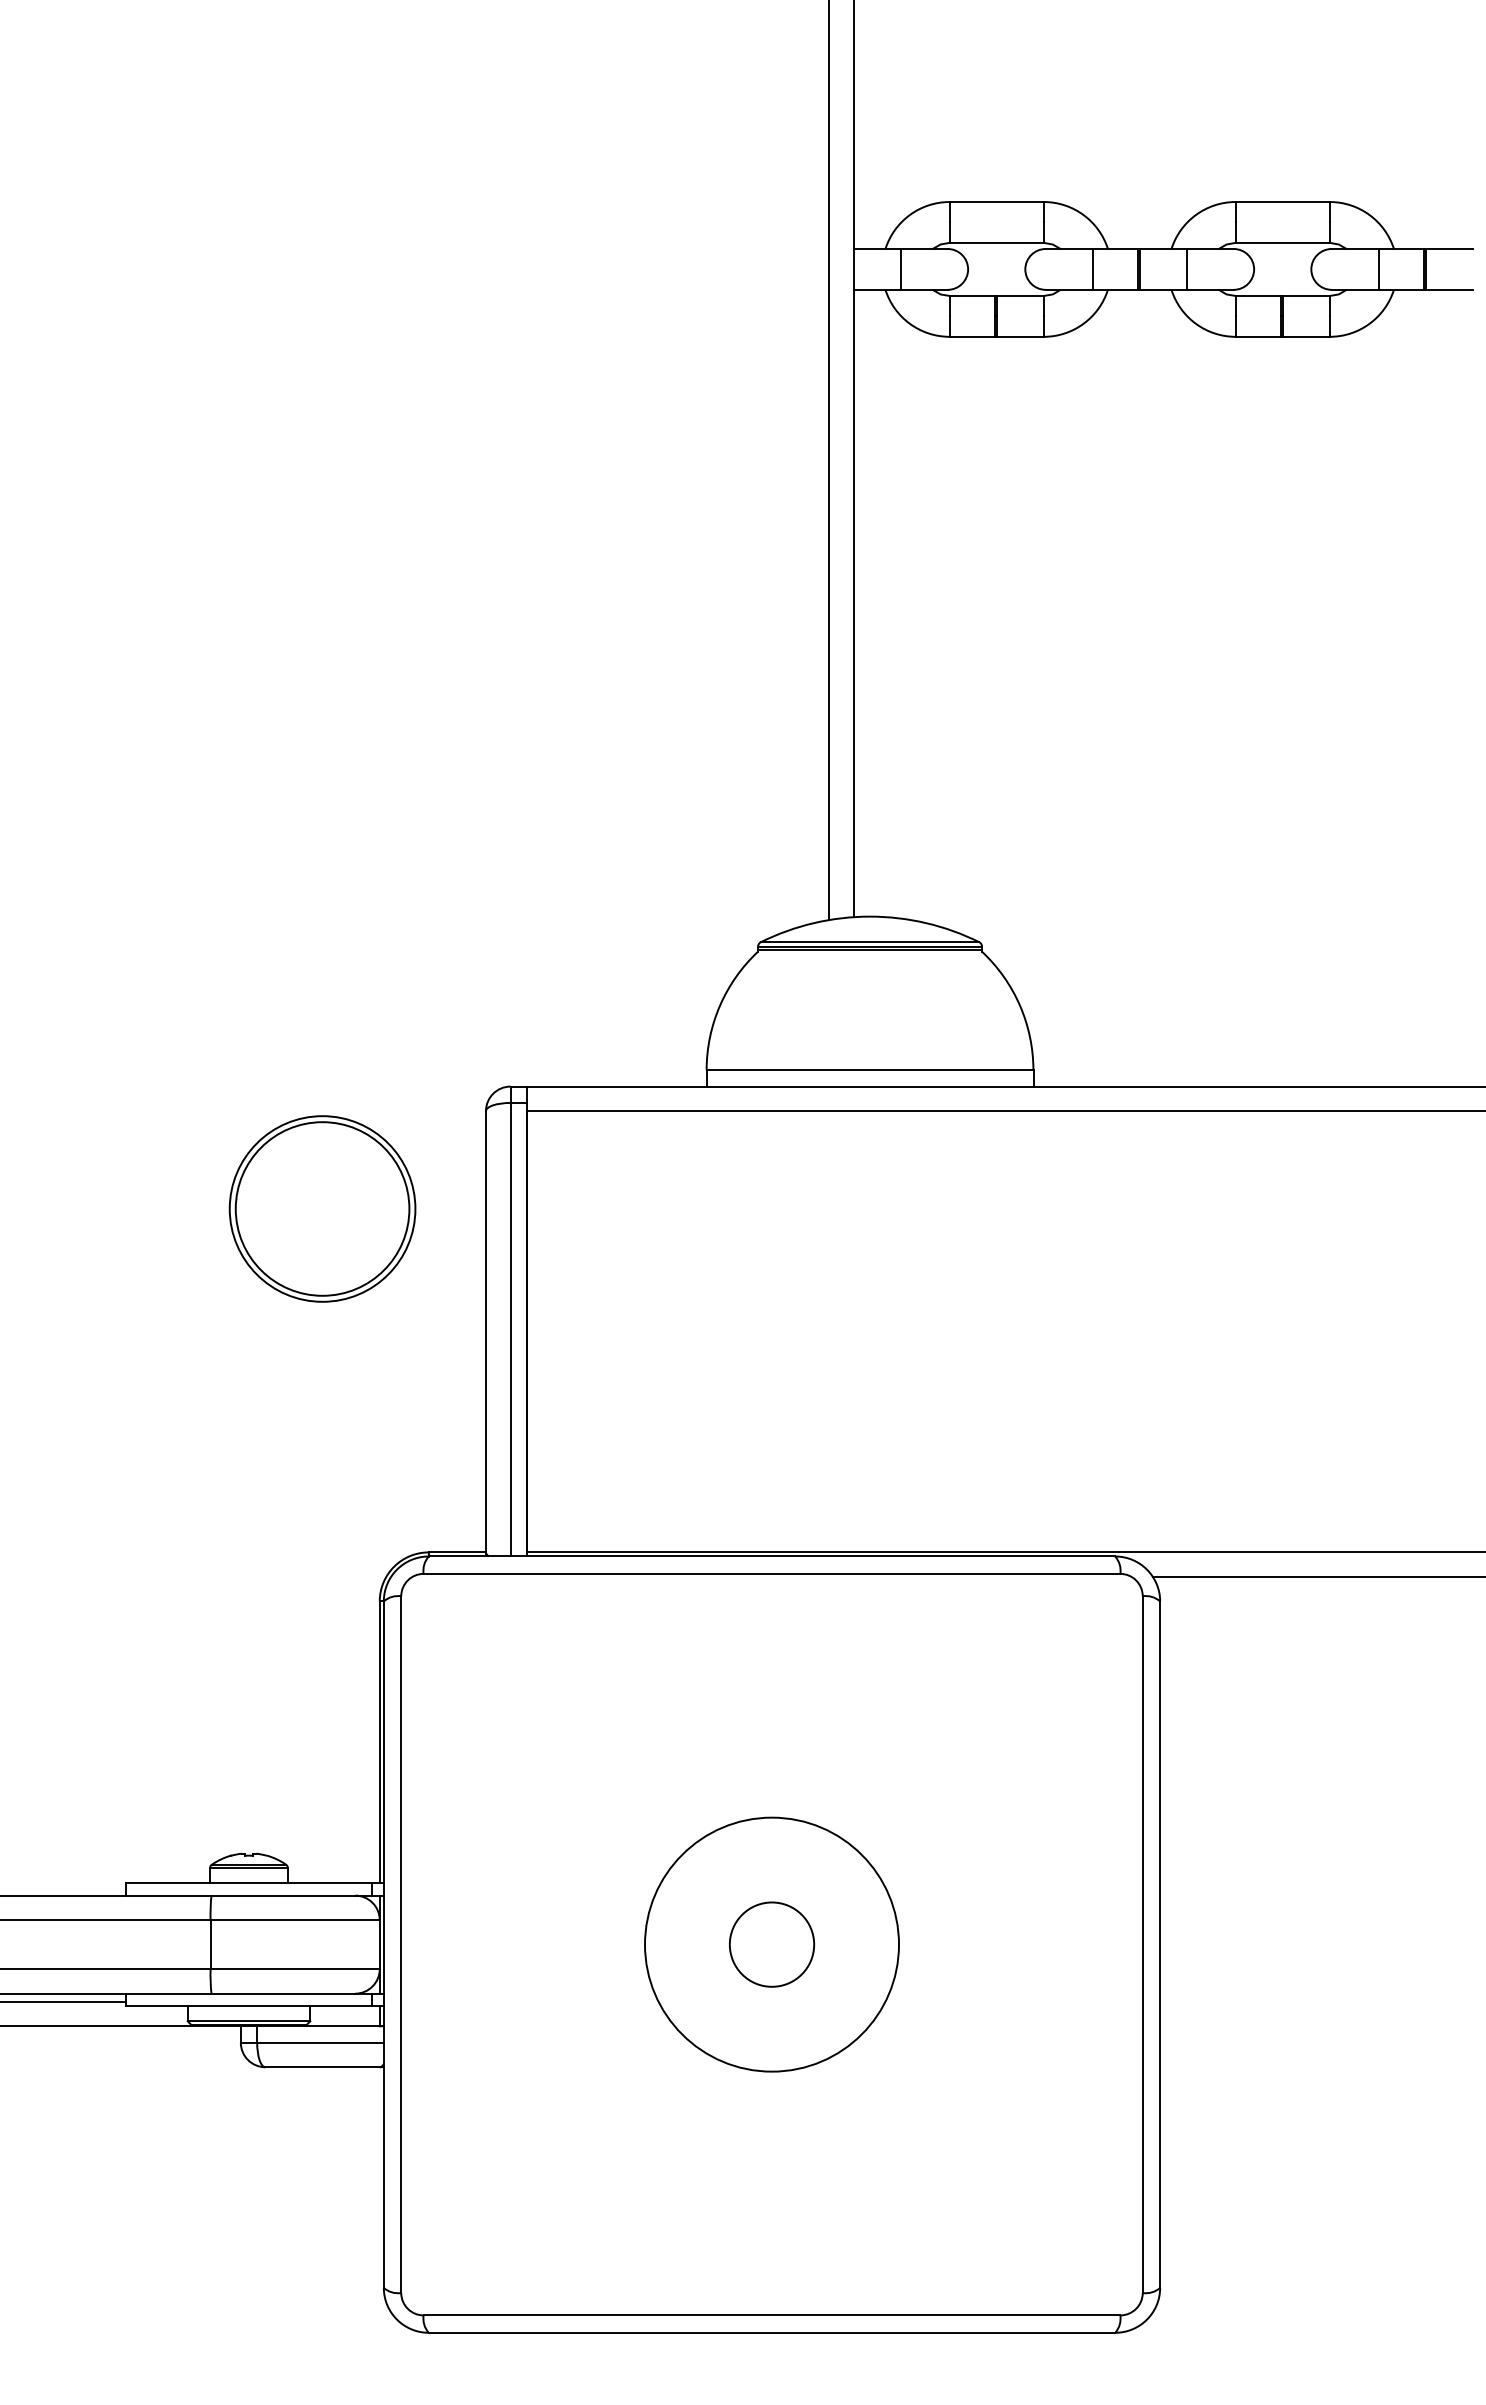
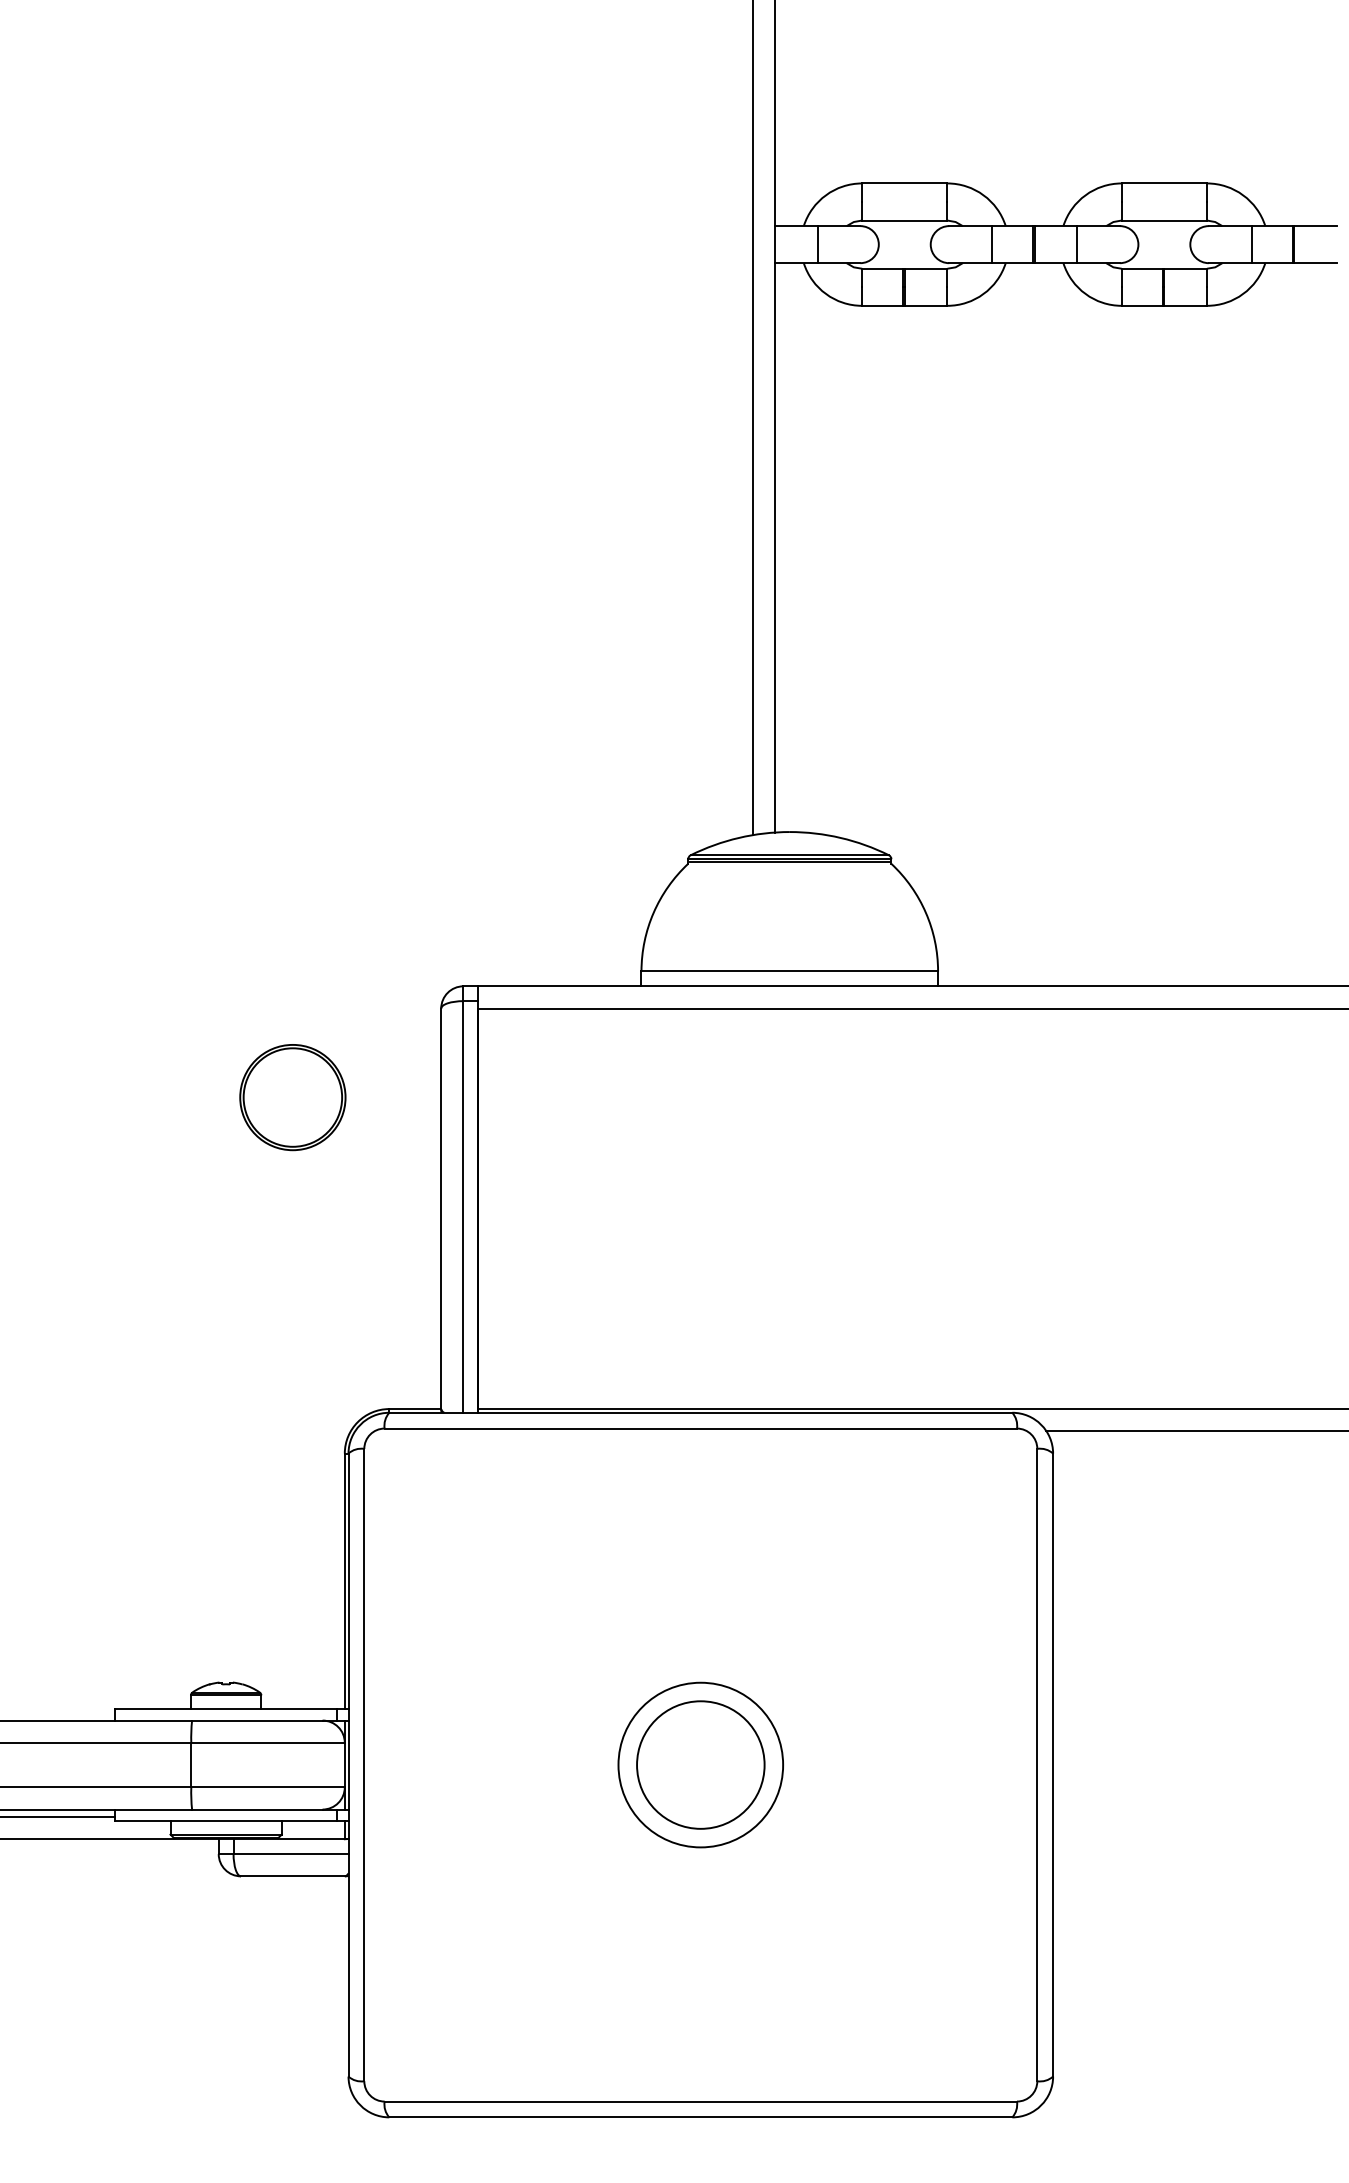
part: (322, 1209) -> (292, 1097), size x0.62
circle: (771, 1944) -> (700, 1764), size x0.71
circle: (771, 1944) -> (700, 1764), size x1.67

